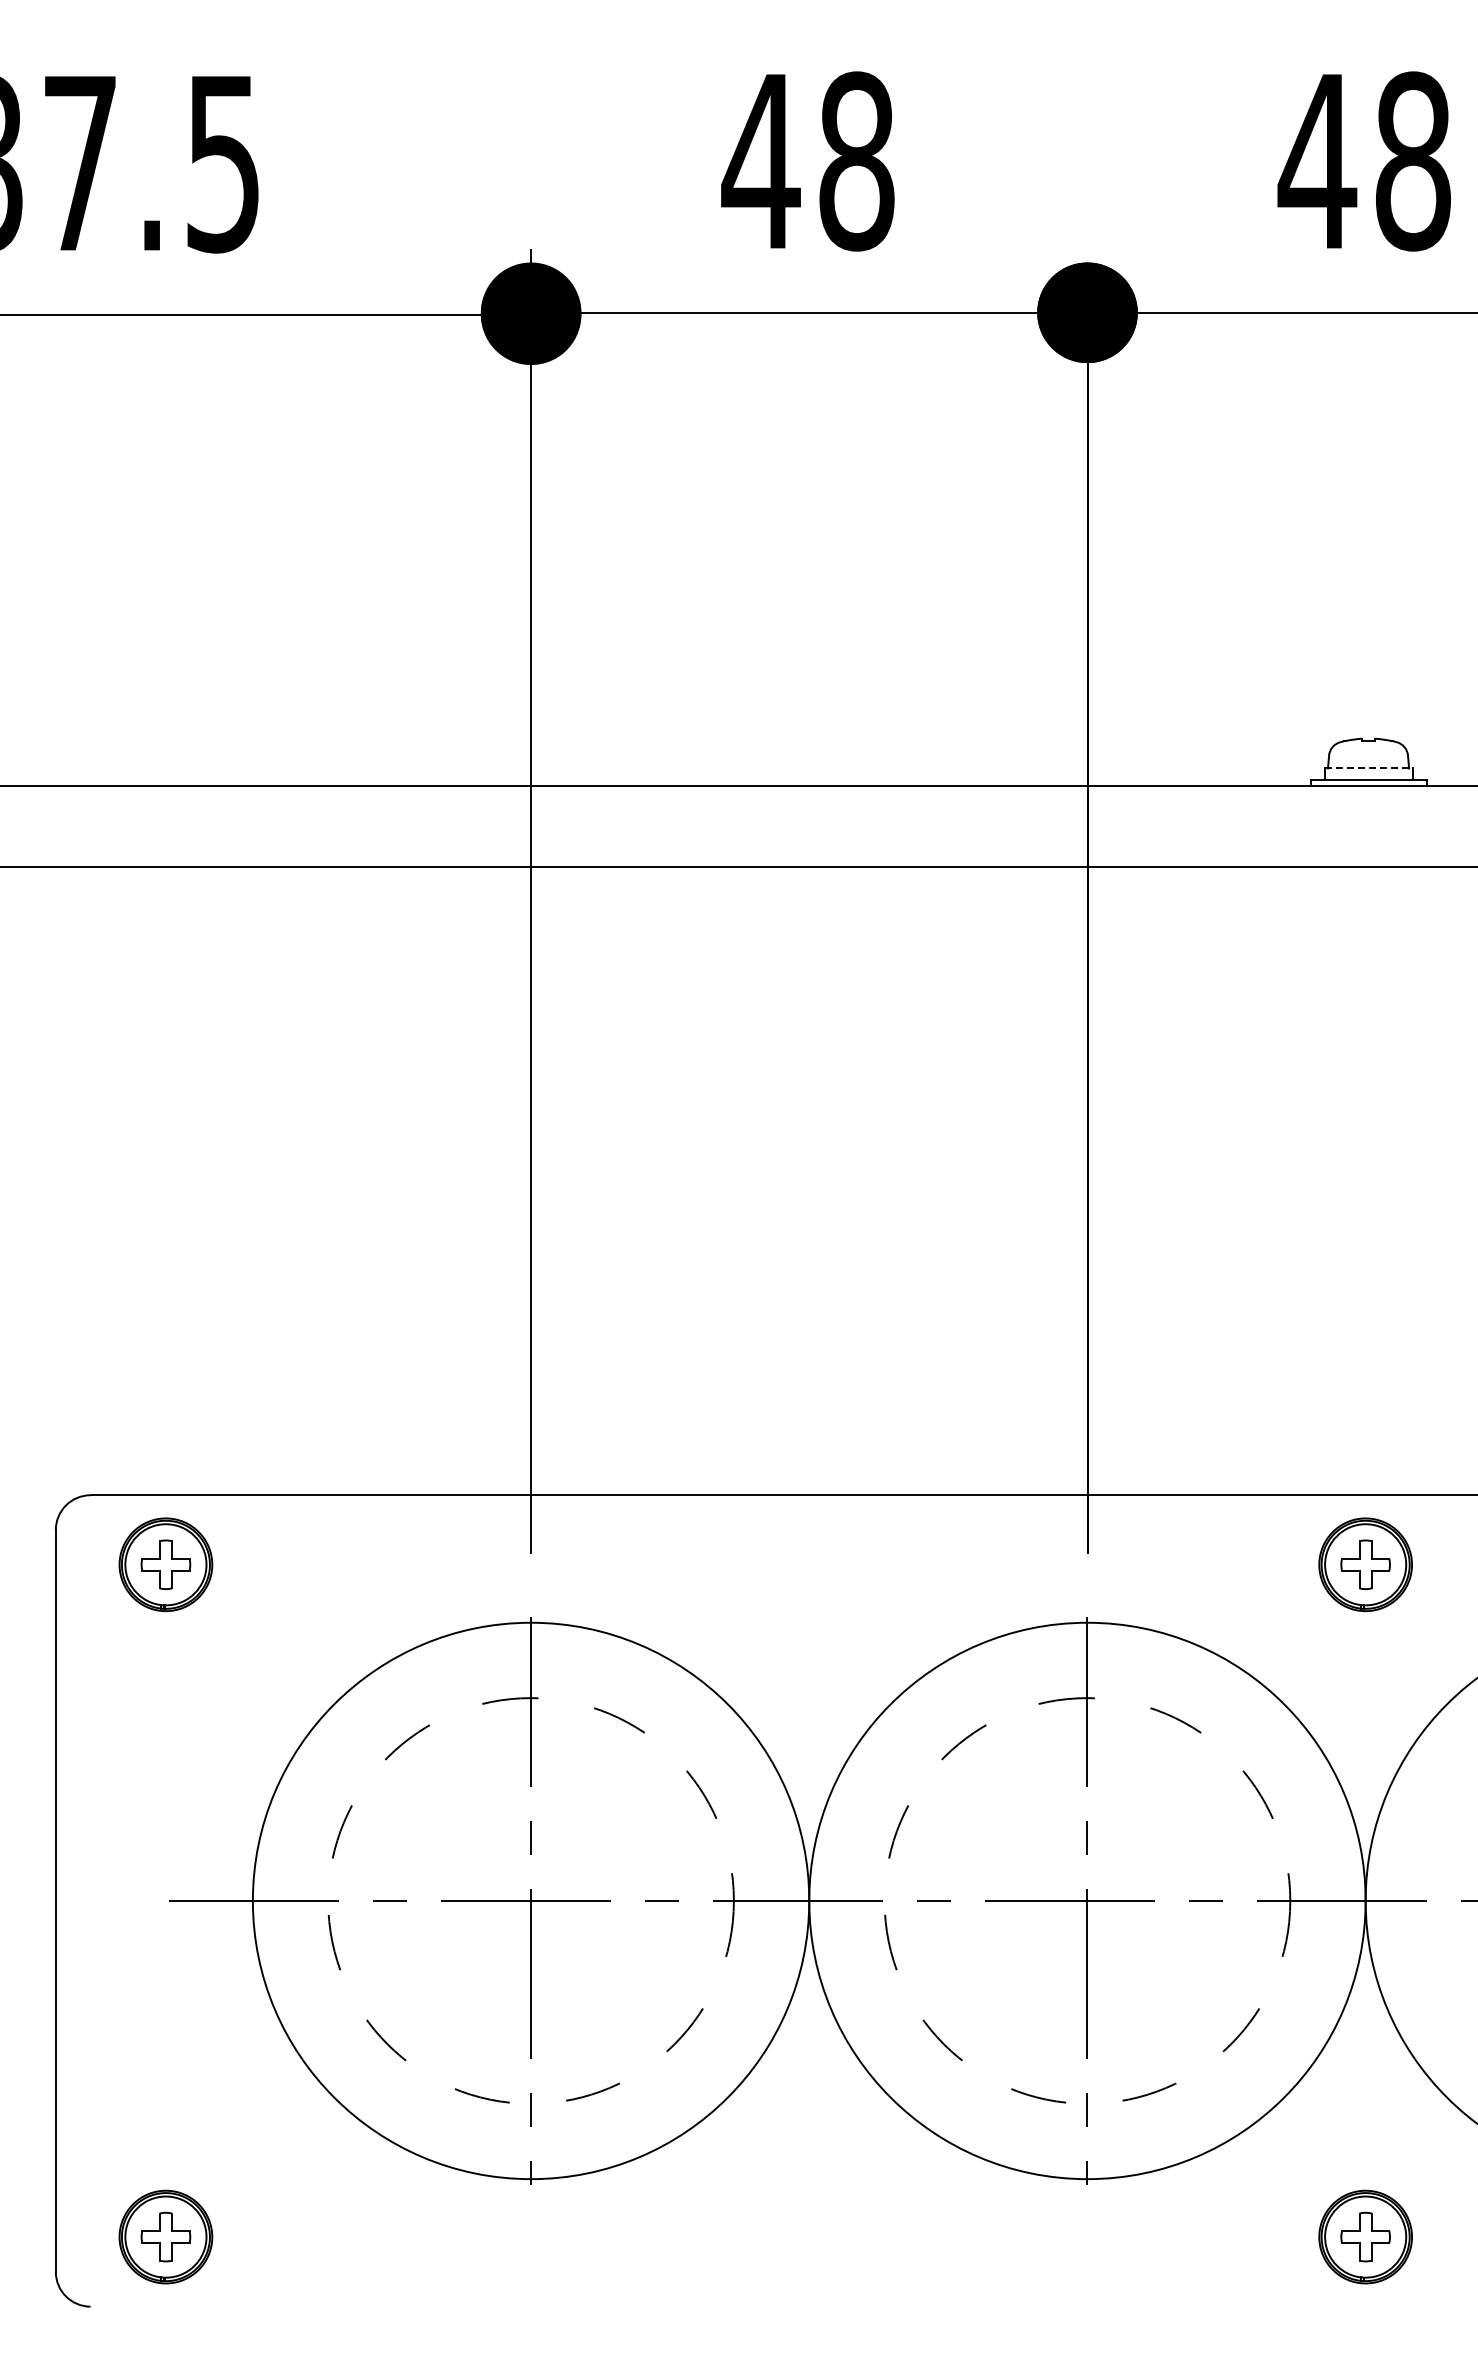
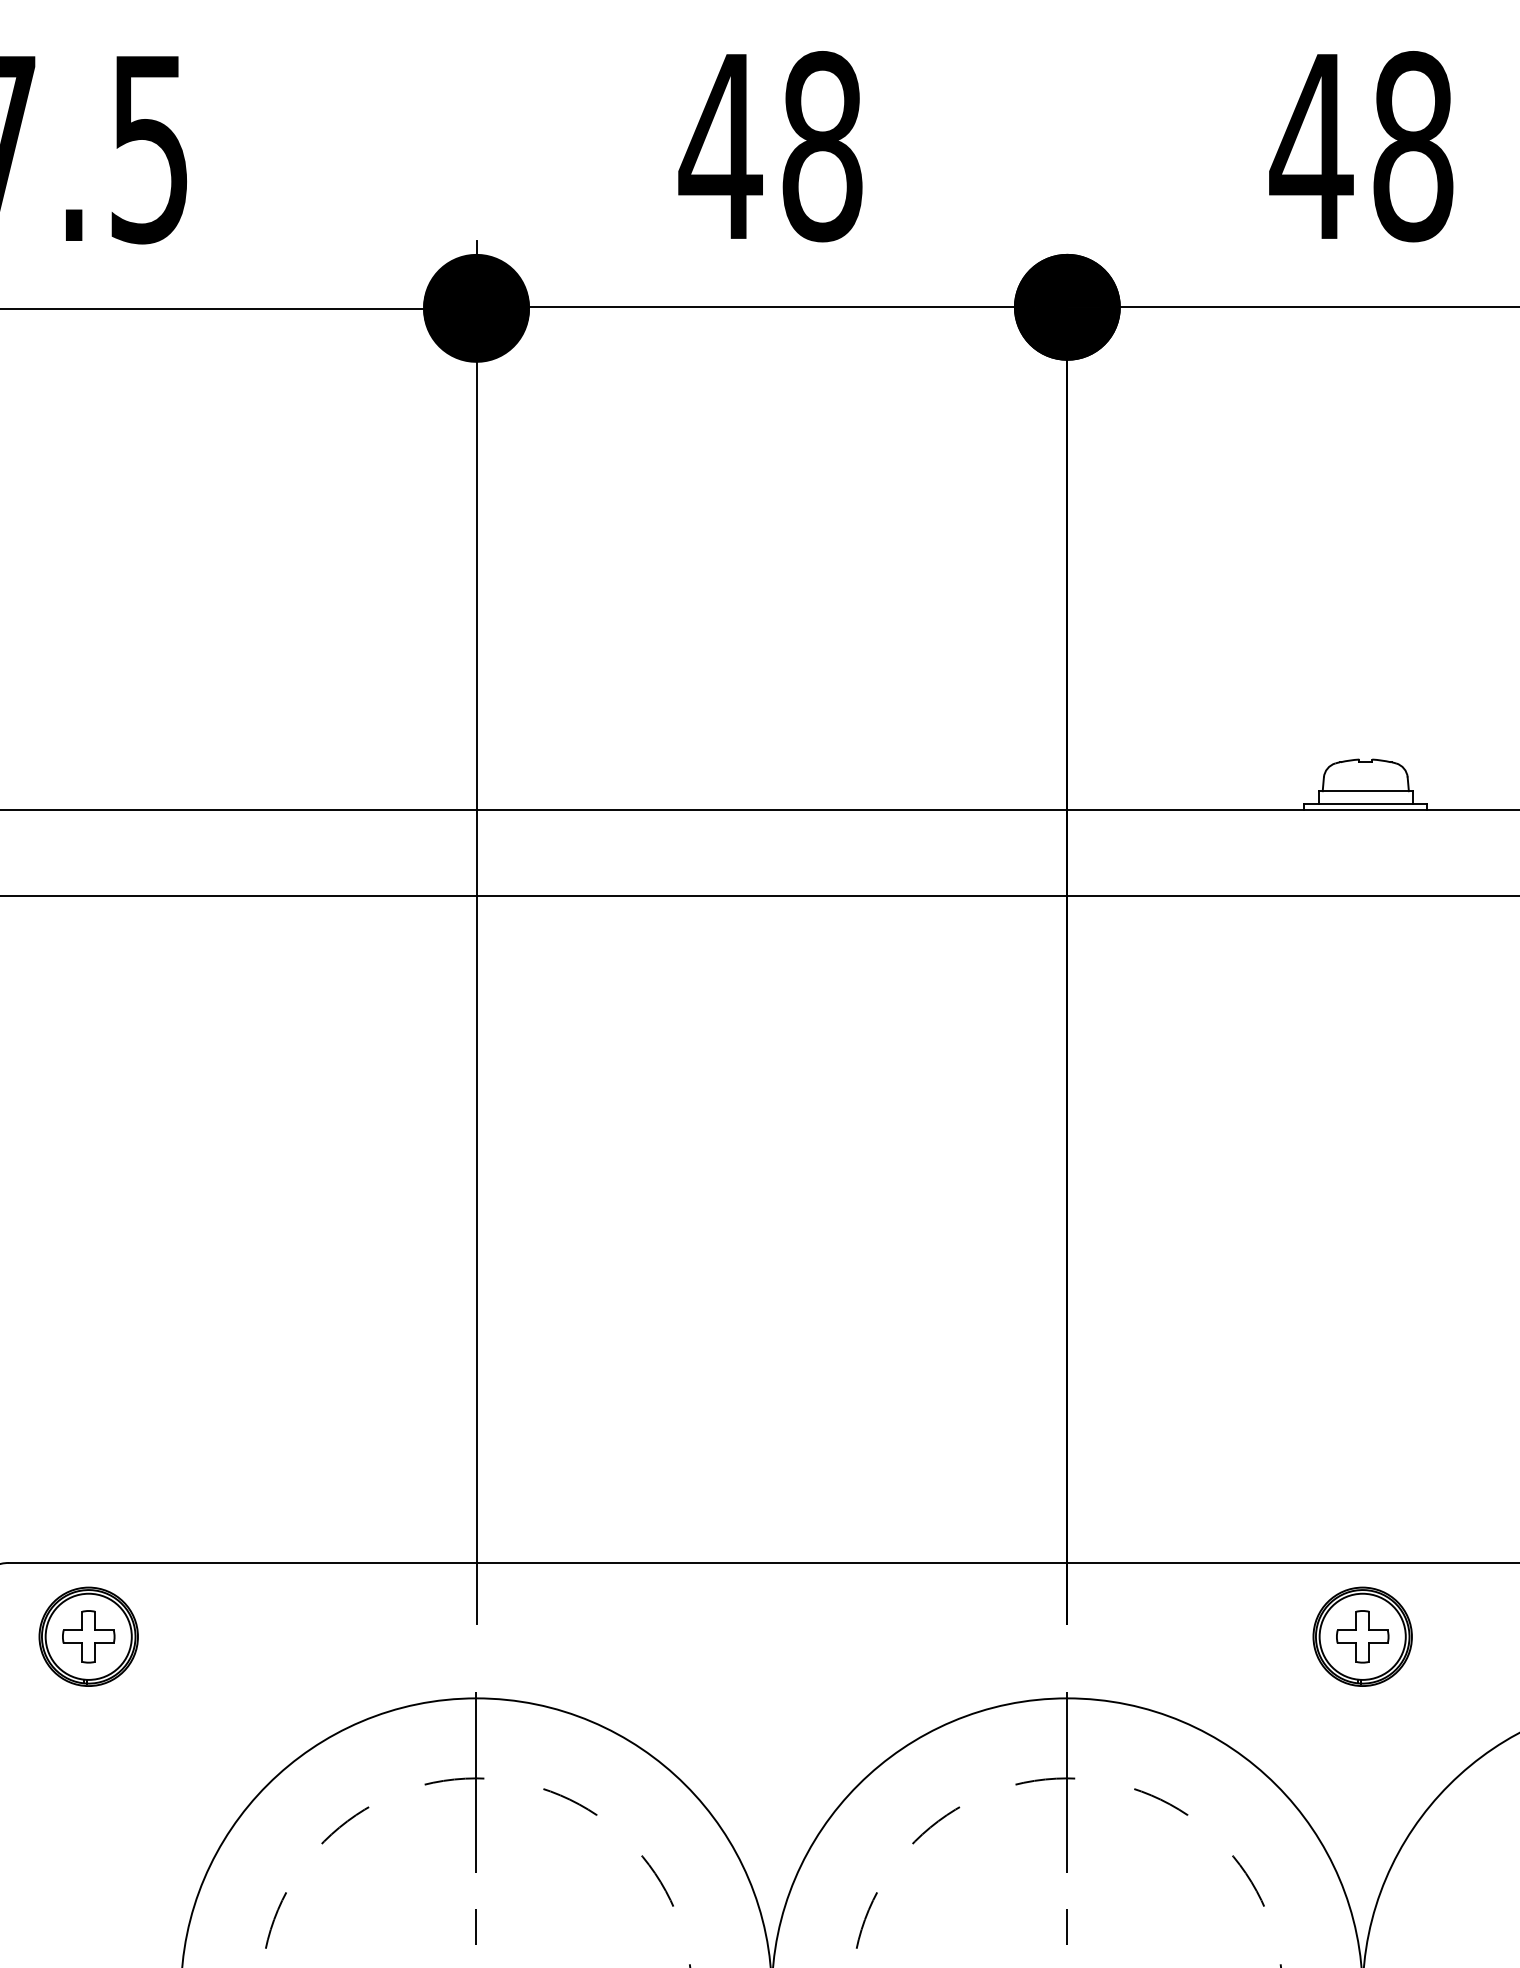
line: (1369, 768) -> (1366, 791), dashed -> solid

